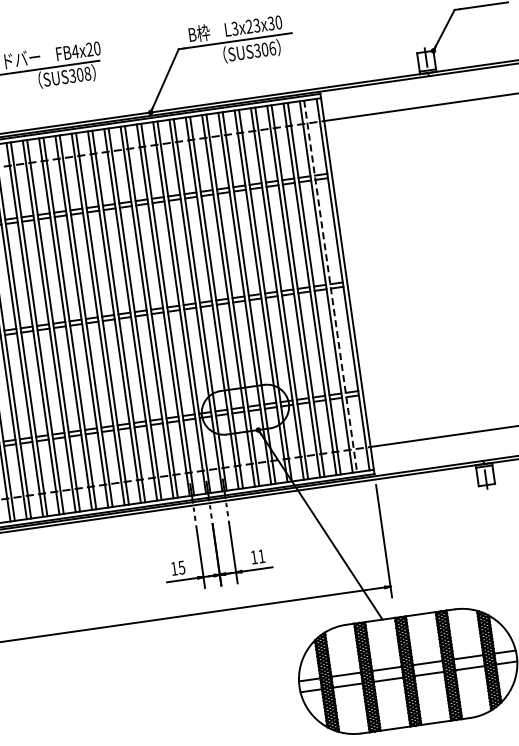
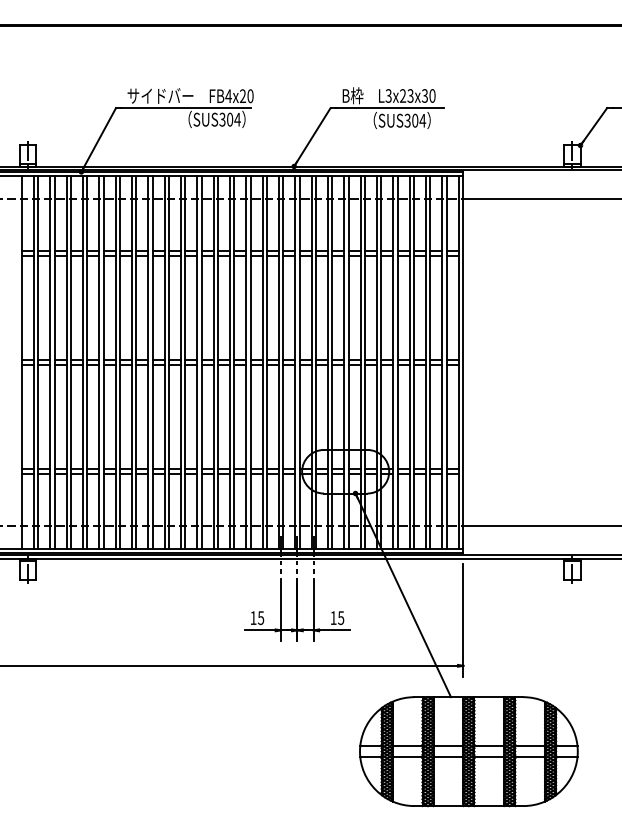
text: (272, 48) -> (422, 120), SUS306 -> SUS304
text: (87, 73) -> (237, 119), SUS308 -> SUS304
line: (330, 287) -> (446, 363), dashed -> solid
text: (262, 556) -> (341, 618), 11 -> 15

